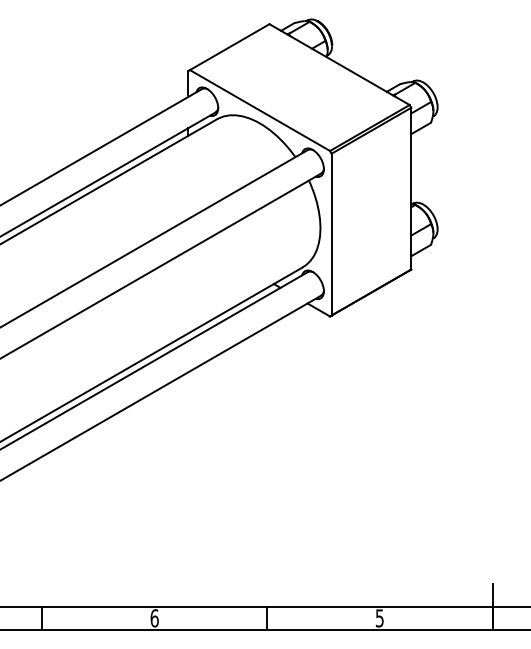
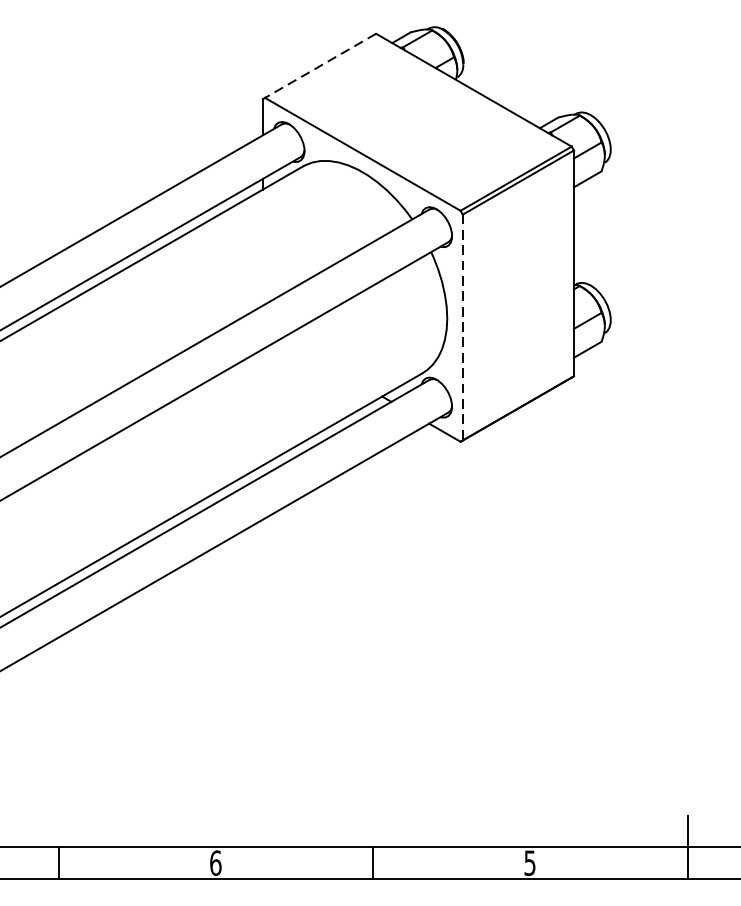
line: (229, 47) -> (320, 66), solid -> dashed
line: (331, 234) -> (462, 327), solid -> dashed

